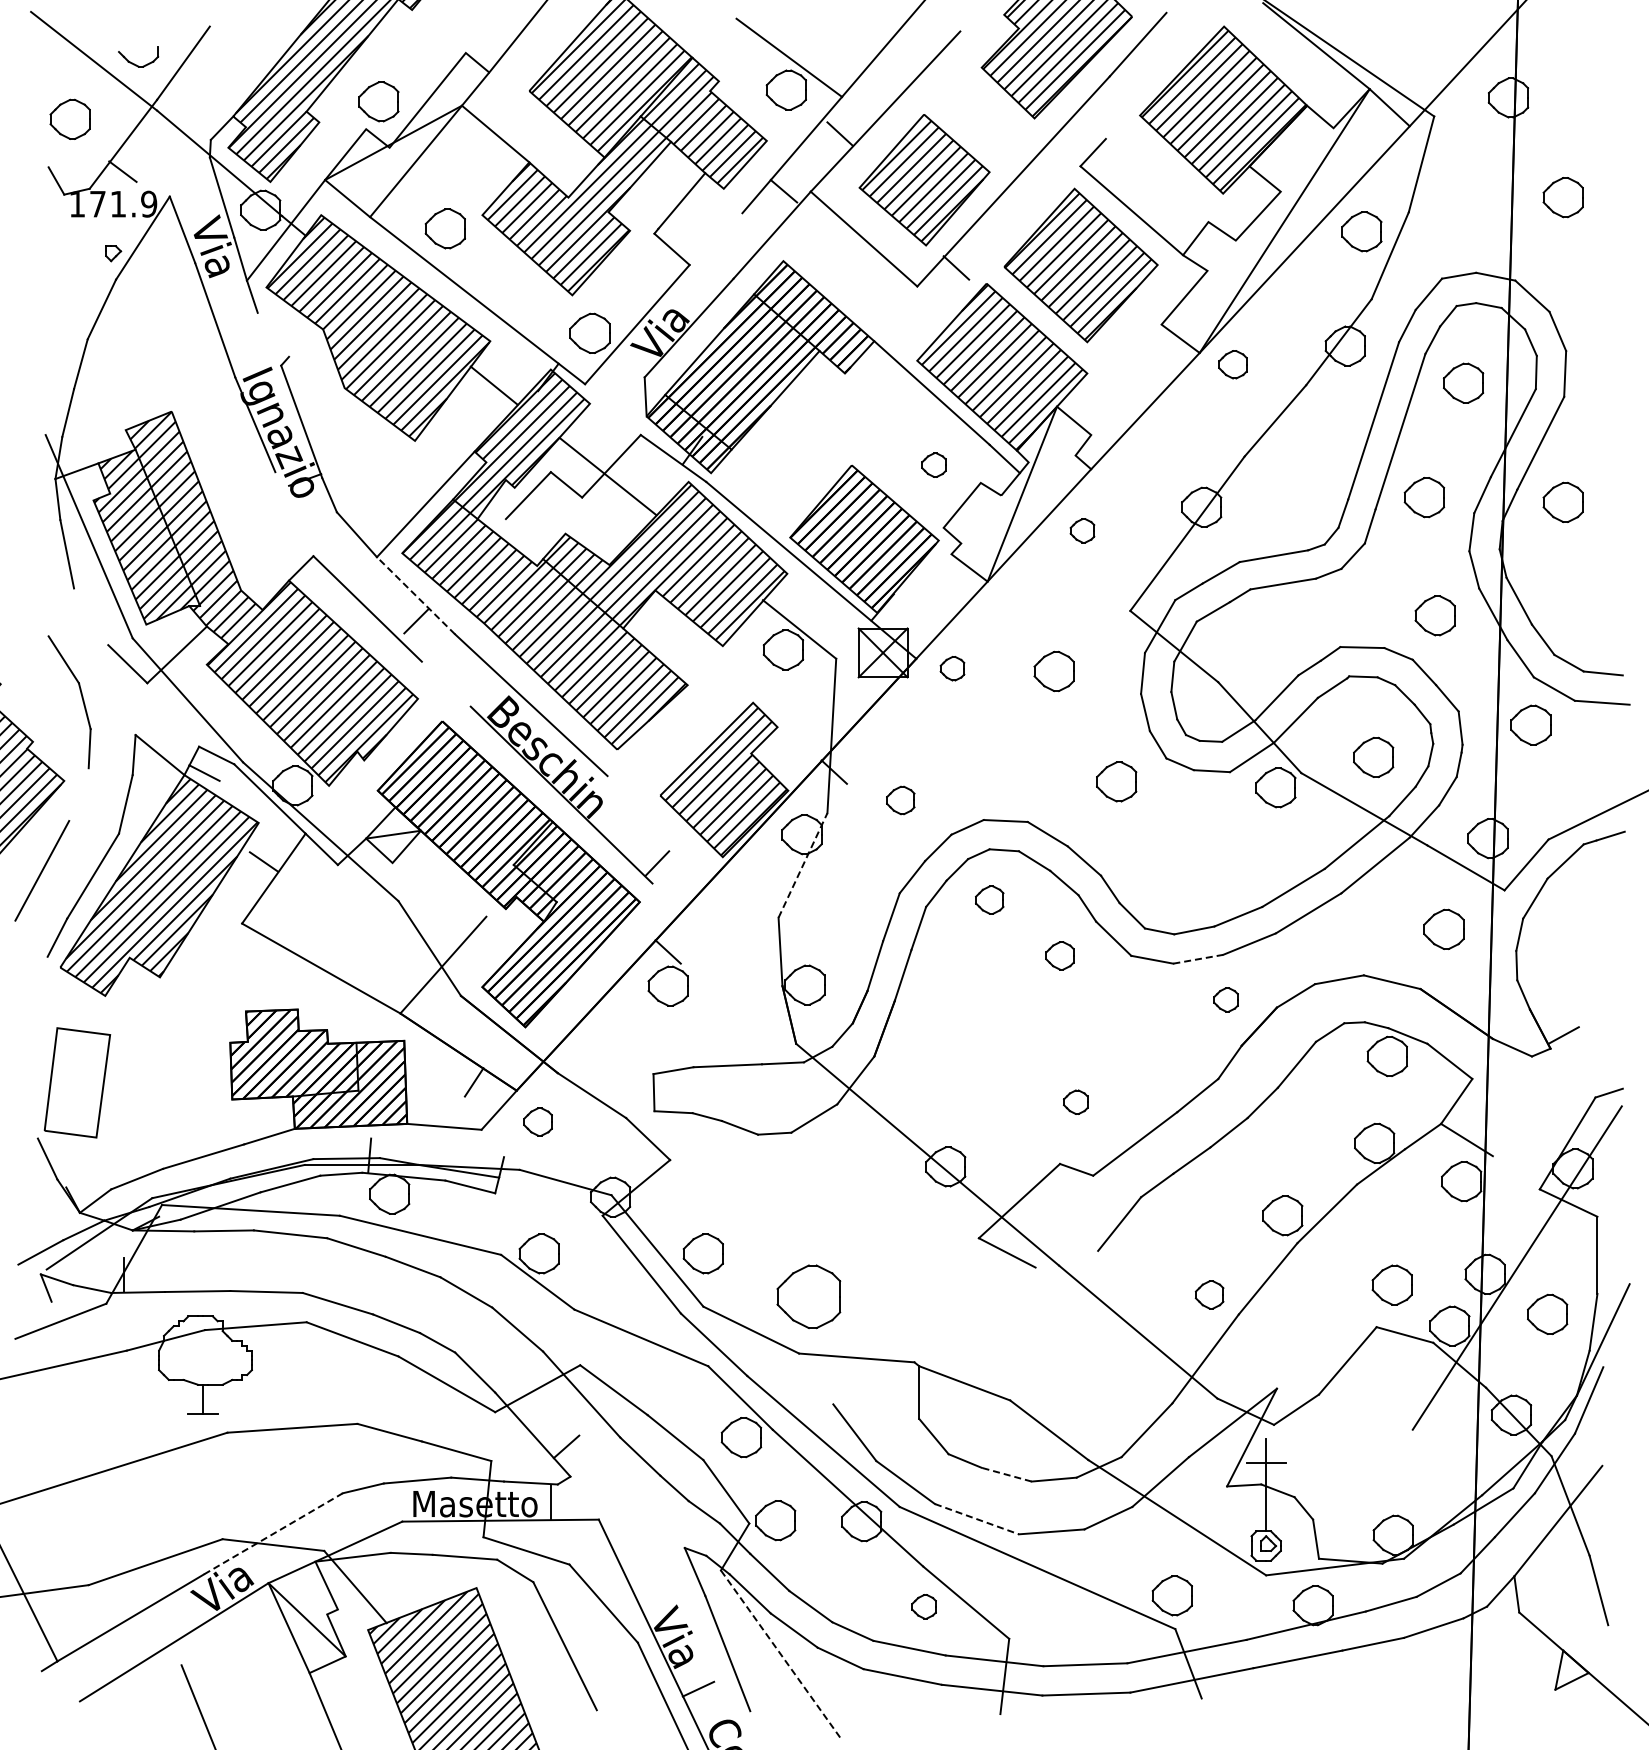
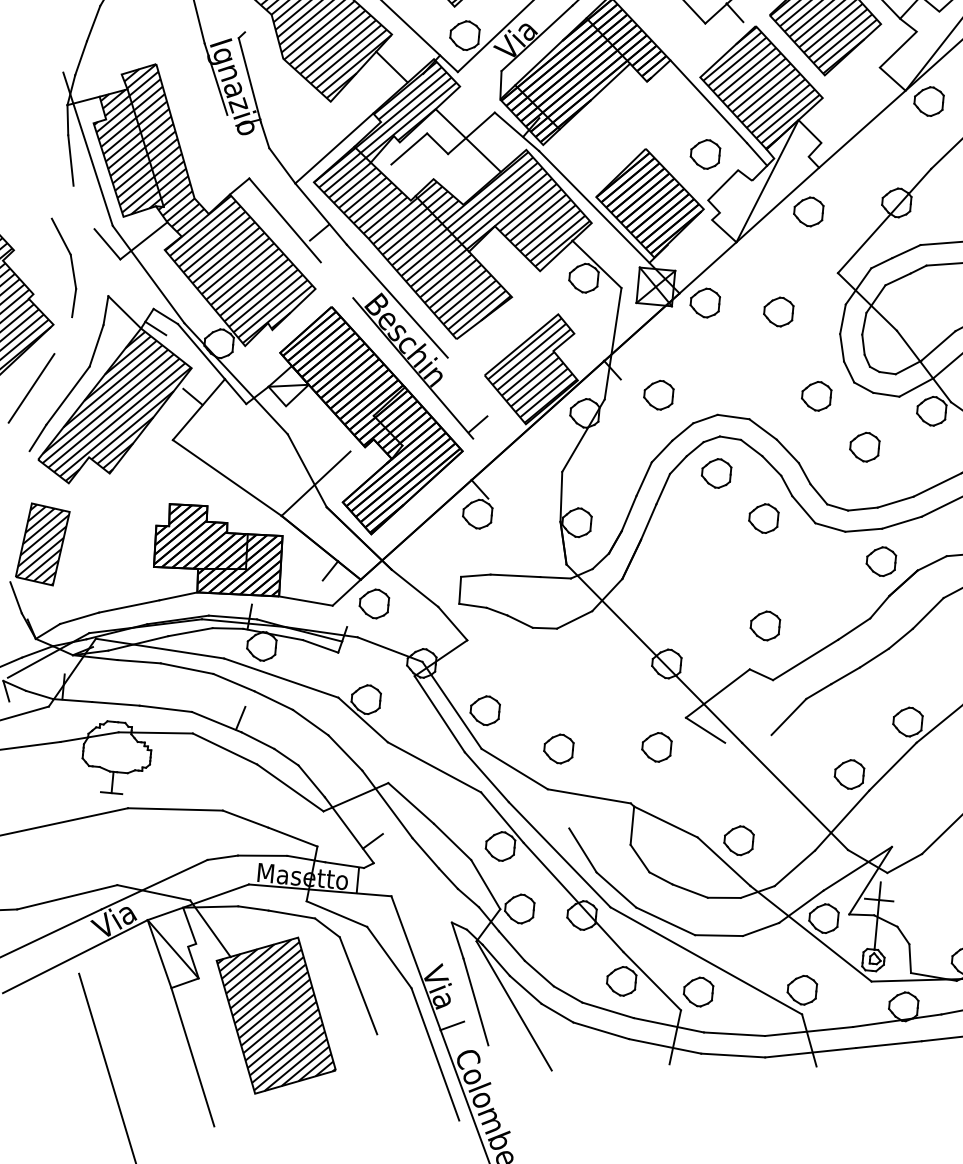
part: (1232, 364) -> (928, 101), size x1.43
part: (933, 464) -> (705, 153), size x1.67
part: (1082, 530) -> (808, 211), size x1.67
line: (416, 595) -> (321, 213), dashed -> solid
part: (952, 668) -> (705, 302), size x1.67
part: (900, 800) -> (658, 395), size x1.43
part: (1188, 844) -> (864, 446), added
line: (803, 865) -> (583, 435), dashed -> solid
part: (989, 899) -> (716, 472), size x1.43
part: (1059, 955) -> (763, 518), size x1.43
line: (1198, 959) -> (863, 530), dashed -> solid
part: (1225, 999) -> (880, 561), size x1.67
hatch: (77, 1083) -> (42, 544), added
part: (1075, 1101) -> (765, 625), size x1.67
part: (537, 1121) -> (373, 603), size x1.43
part: (942, 1281) -> (656, 746), added
part: (1209, 1294) -> (849, 774), size x1.43
line: (370, 1295) -> (240, 718), added
part: (808, 1296) -> (558, 748), size x0.62
part: (1066, 1399) -> (738, 840), added
line: (1006, 1474) -> (690, 890), dashed -> solid
part: (1192, 1494) -> (823, 917), added
line: (976, 1519) -> (665, 921), dashed -> solid
line: (273, 1533) -> (154, 884), dashed -> solid
part: (923, 1606) -> (621, 981), size x1.67
part: (1030, 1611) -> (698, 991), added
line: (780, 1654) -> (514, 1006), dashed -> solid

